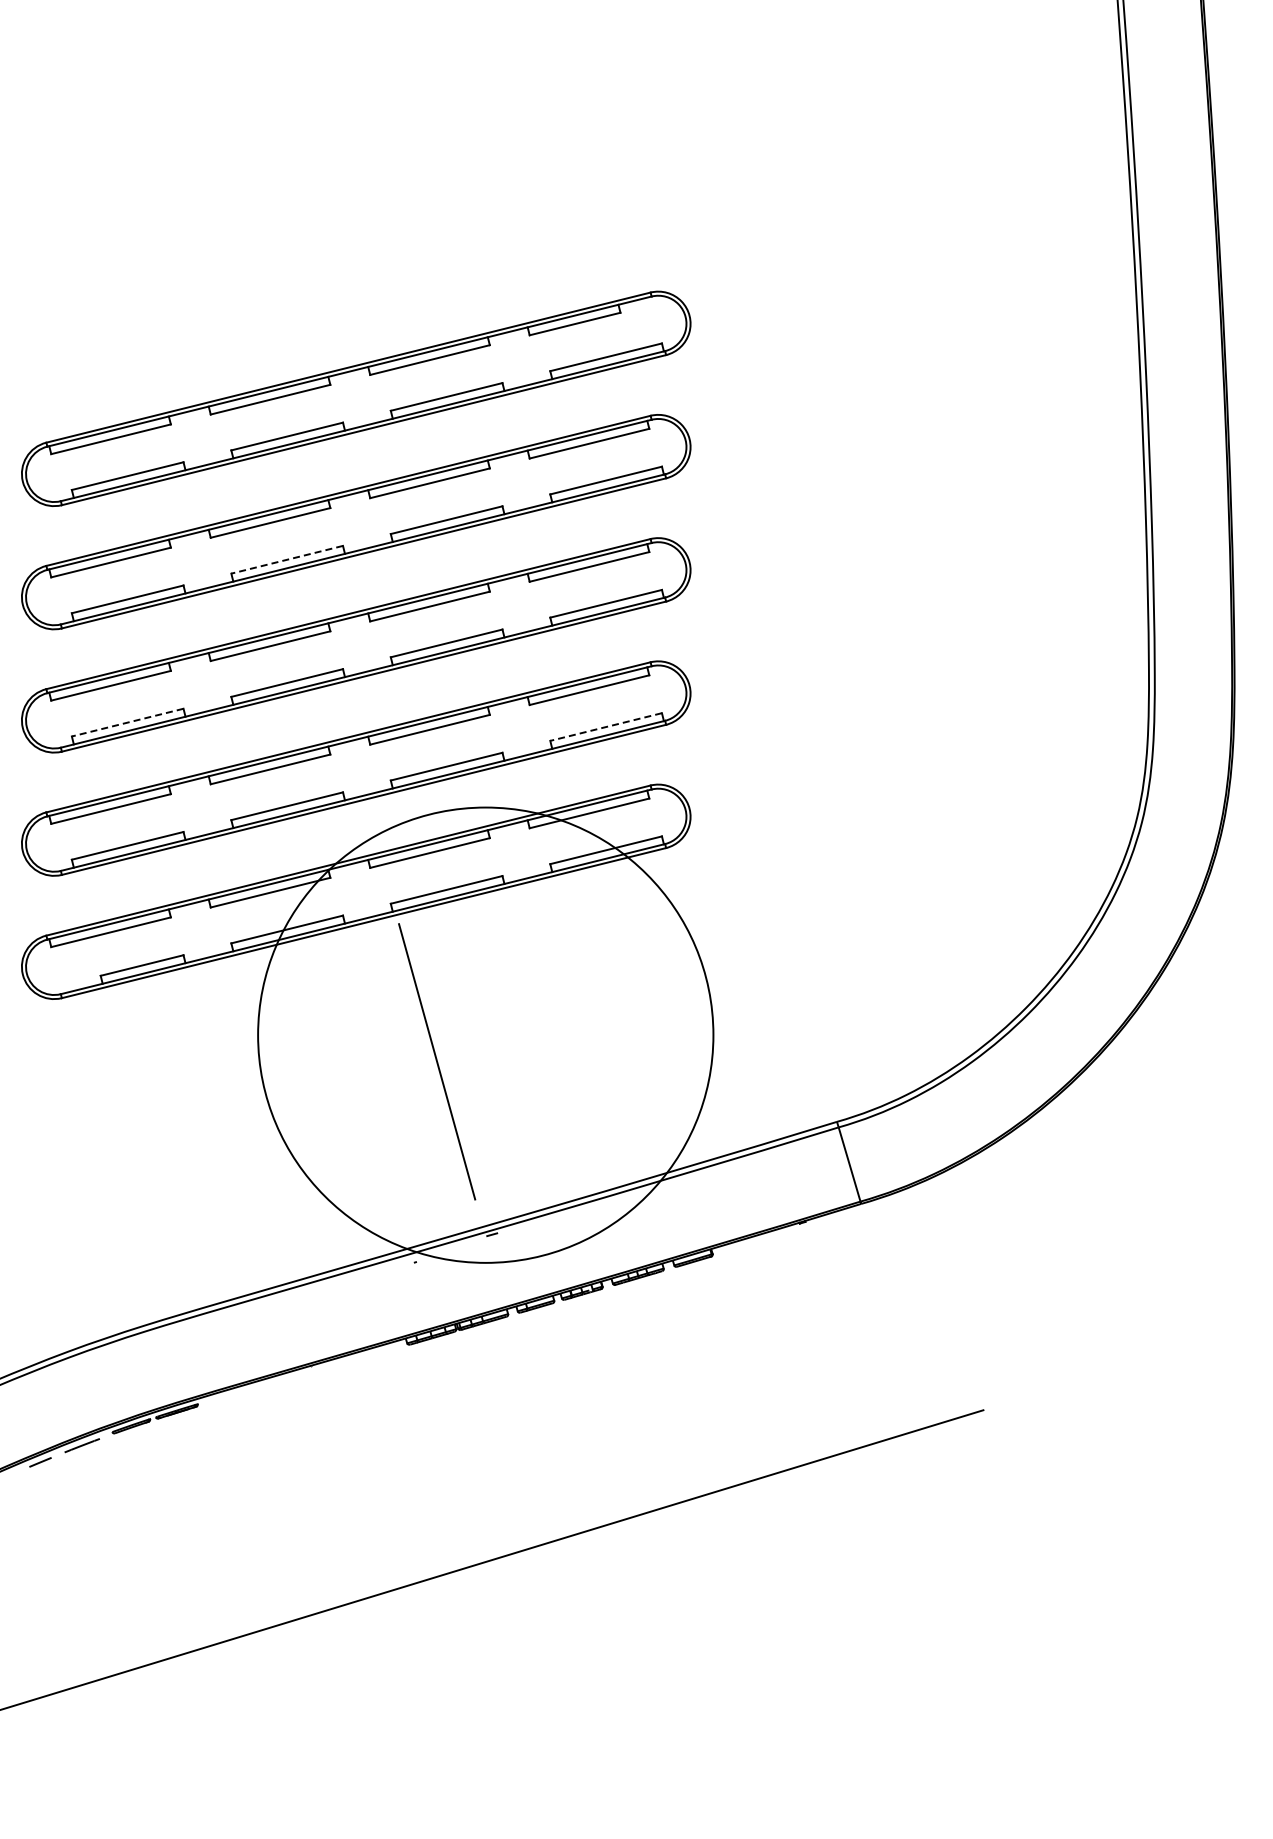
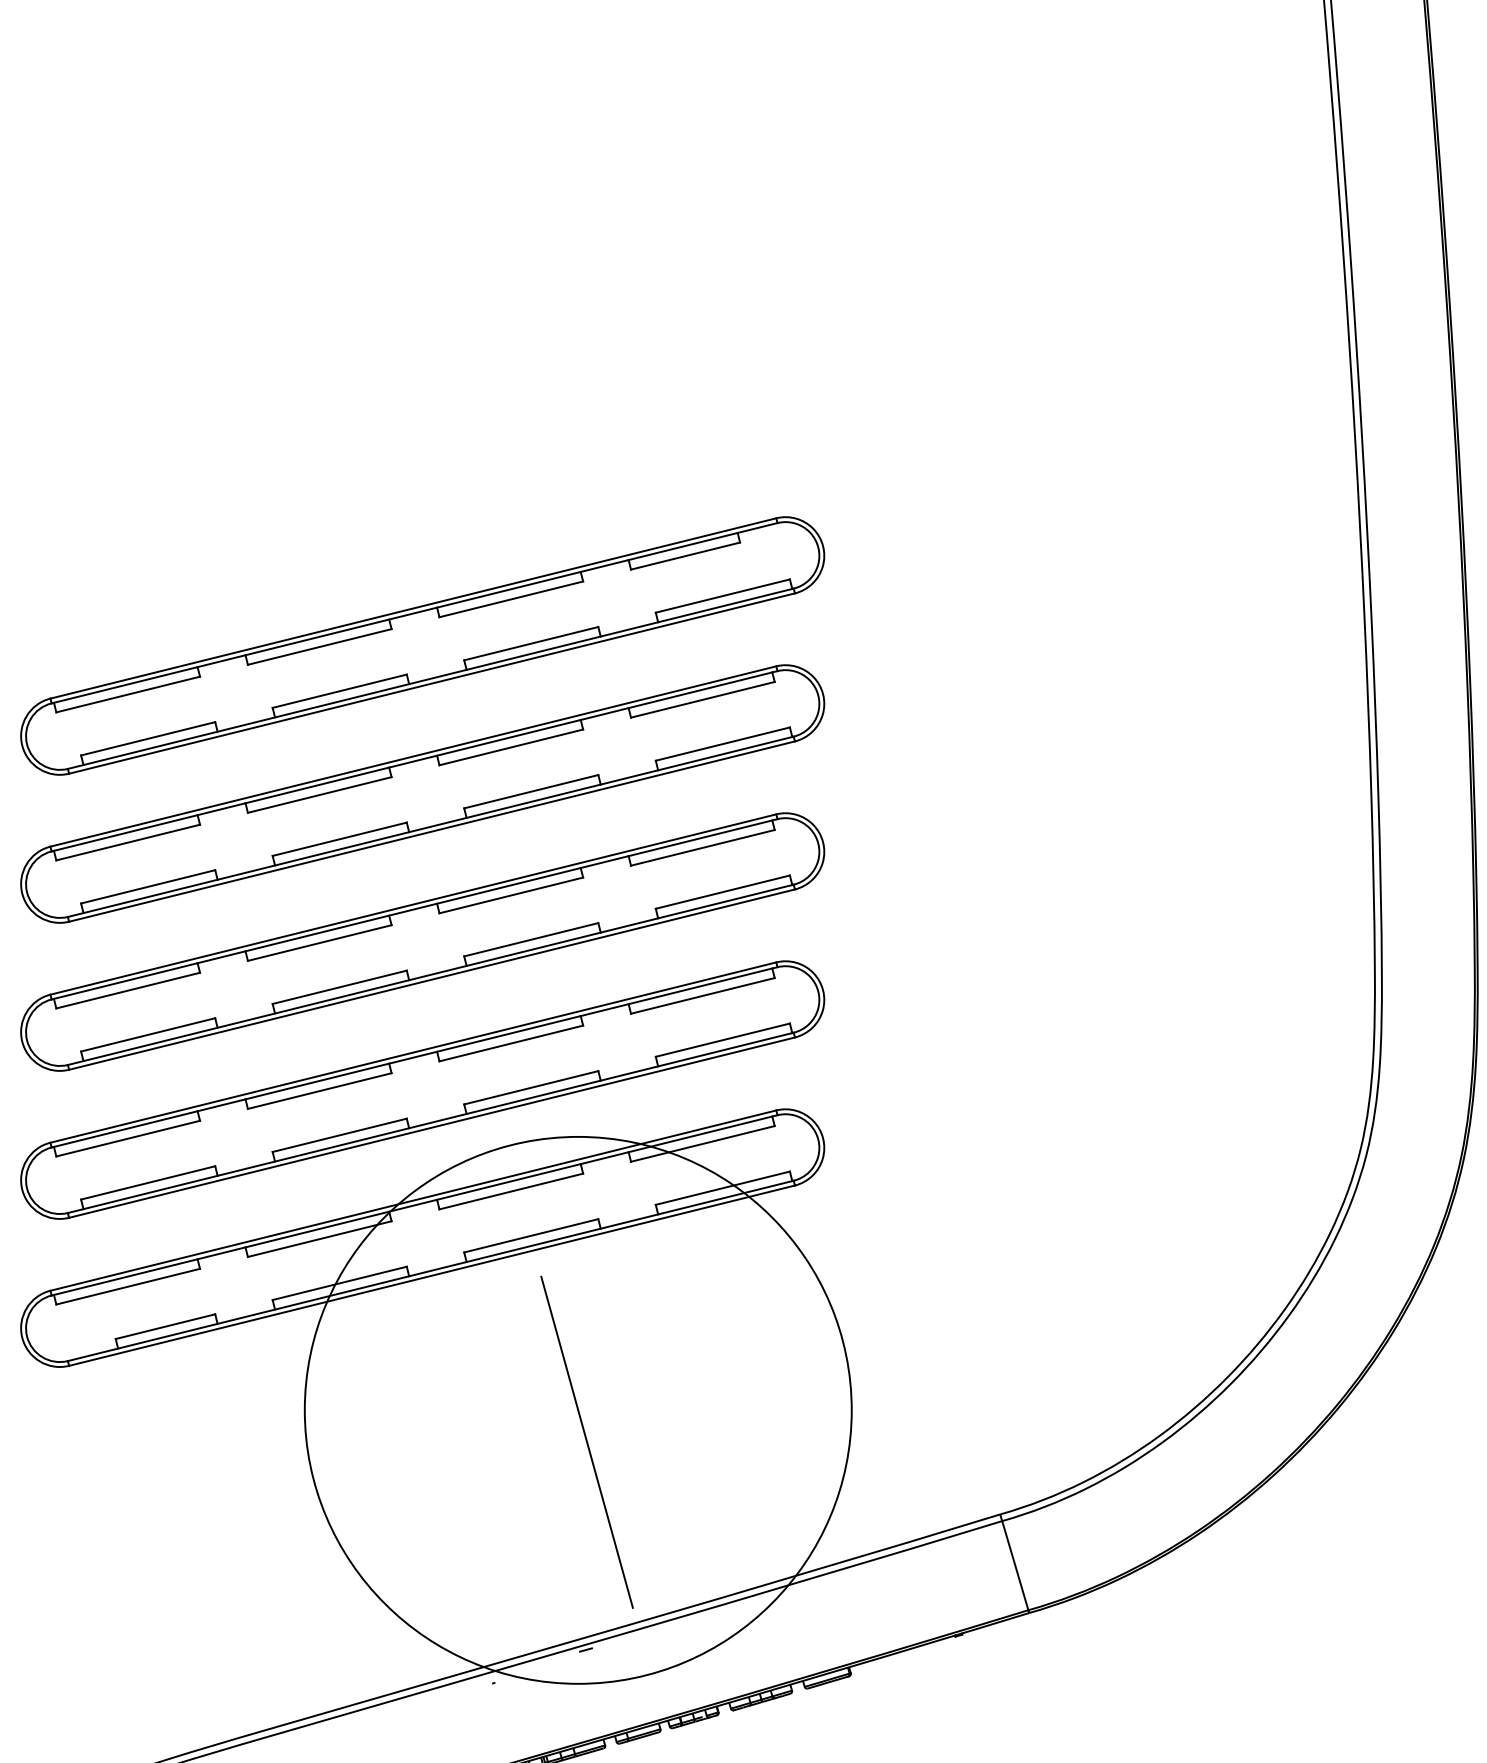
line: (287, 559) -> (340, 838), dashed -> solid
line: (127, 722) -> (147, 1034), dashed -> solid
line: (606, 727) -> (723, 1040), dashed -> solid
line: (437, 1061) -> (587, 1441), moved

